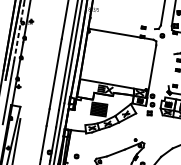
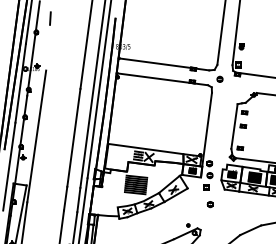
line: (122, 23) -> (164, 64), added
line: (18, 33) -> (20, 83), dashed -> solid
line: (171, 70) -> (234, 126), added
line: (28, 71) -> (36, 136), added
part: (151, 125) -> (209, 204), added

